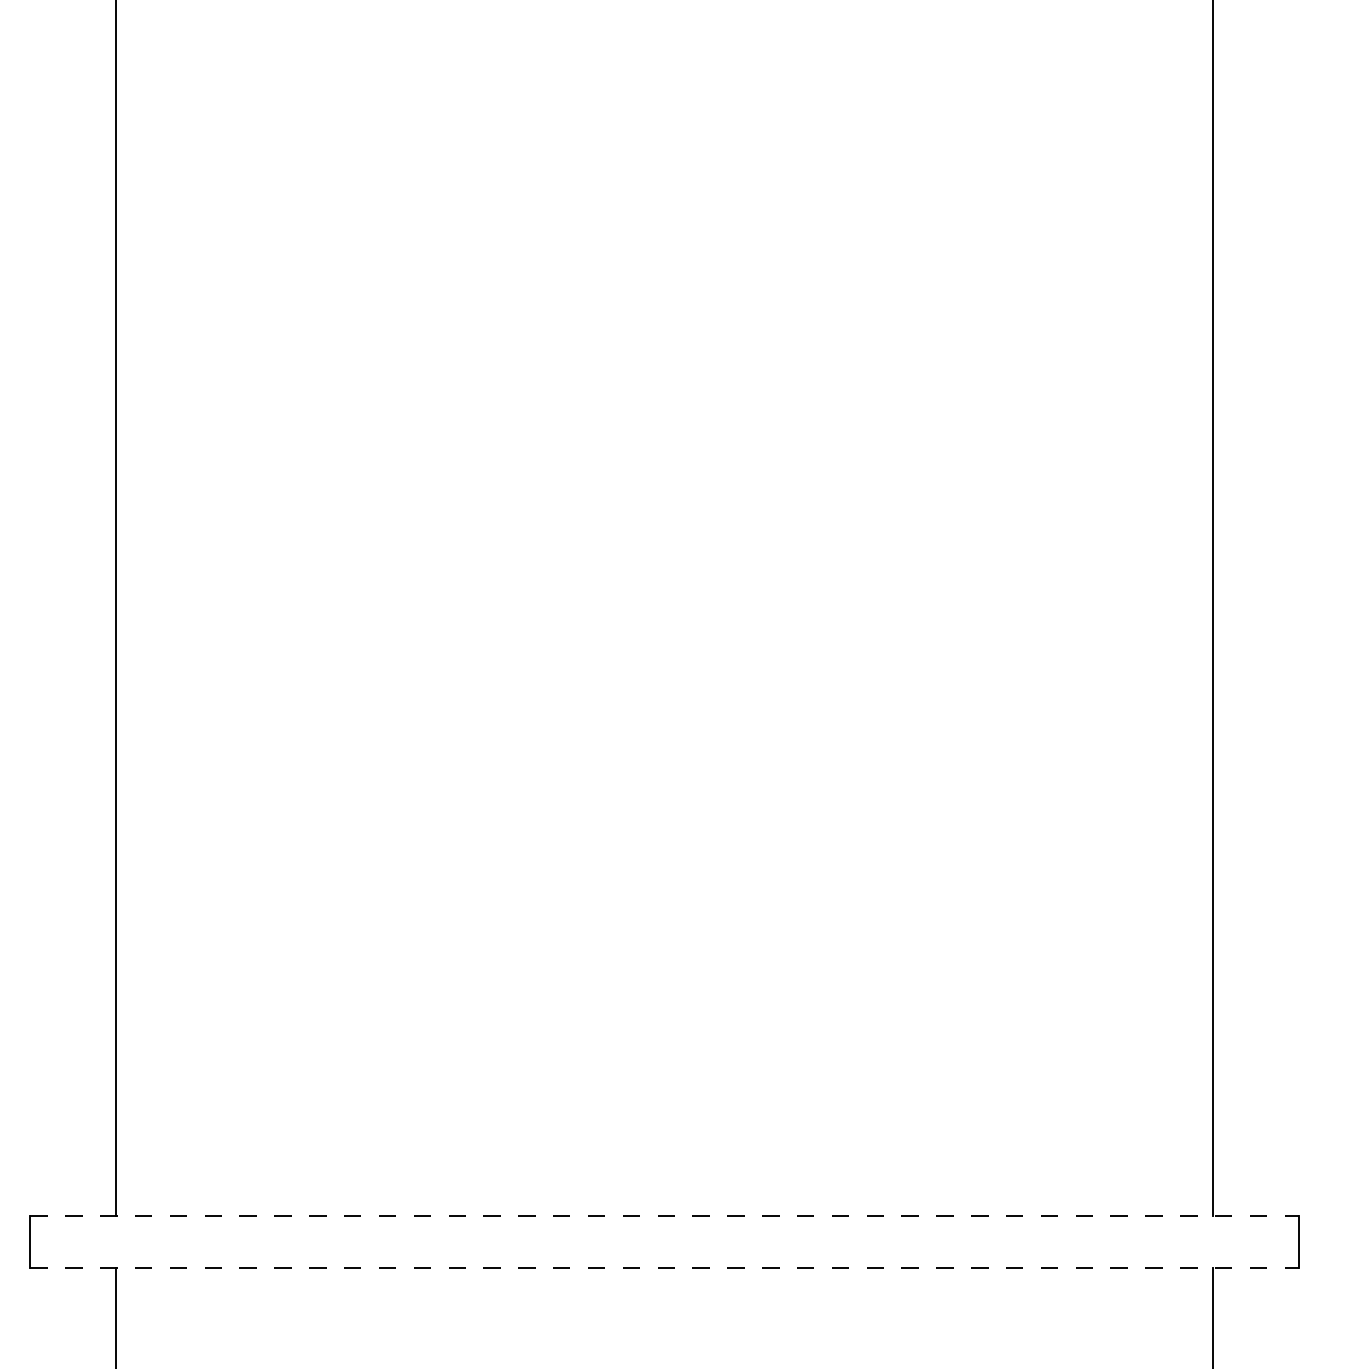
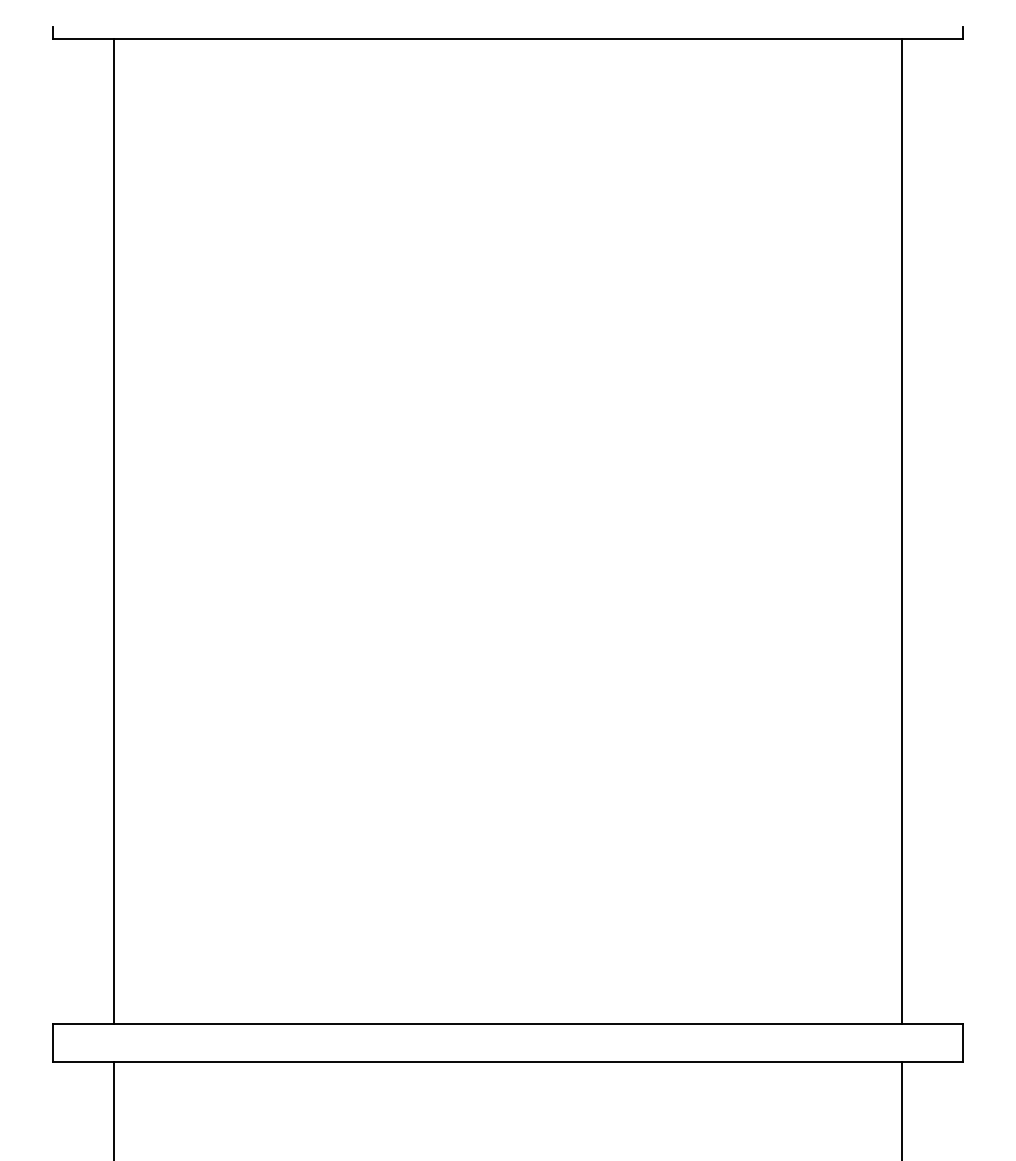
line: (665, 1216) -> (508, 1024), dashed -> solid
line: (665, 1268) -> (508, 1061), dashed -> solid

